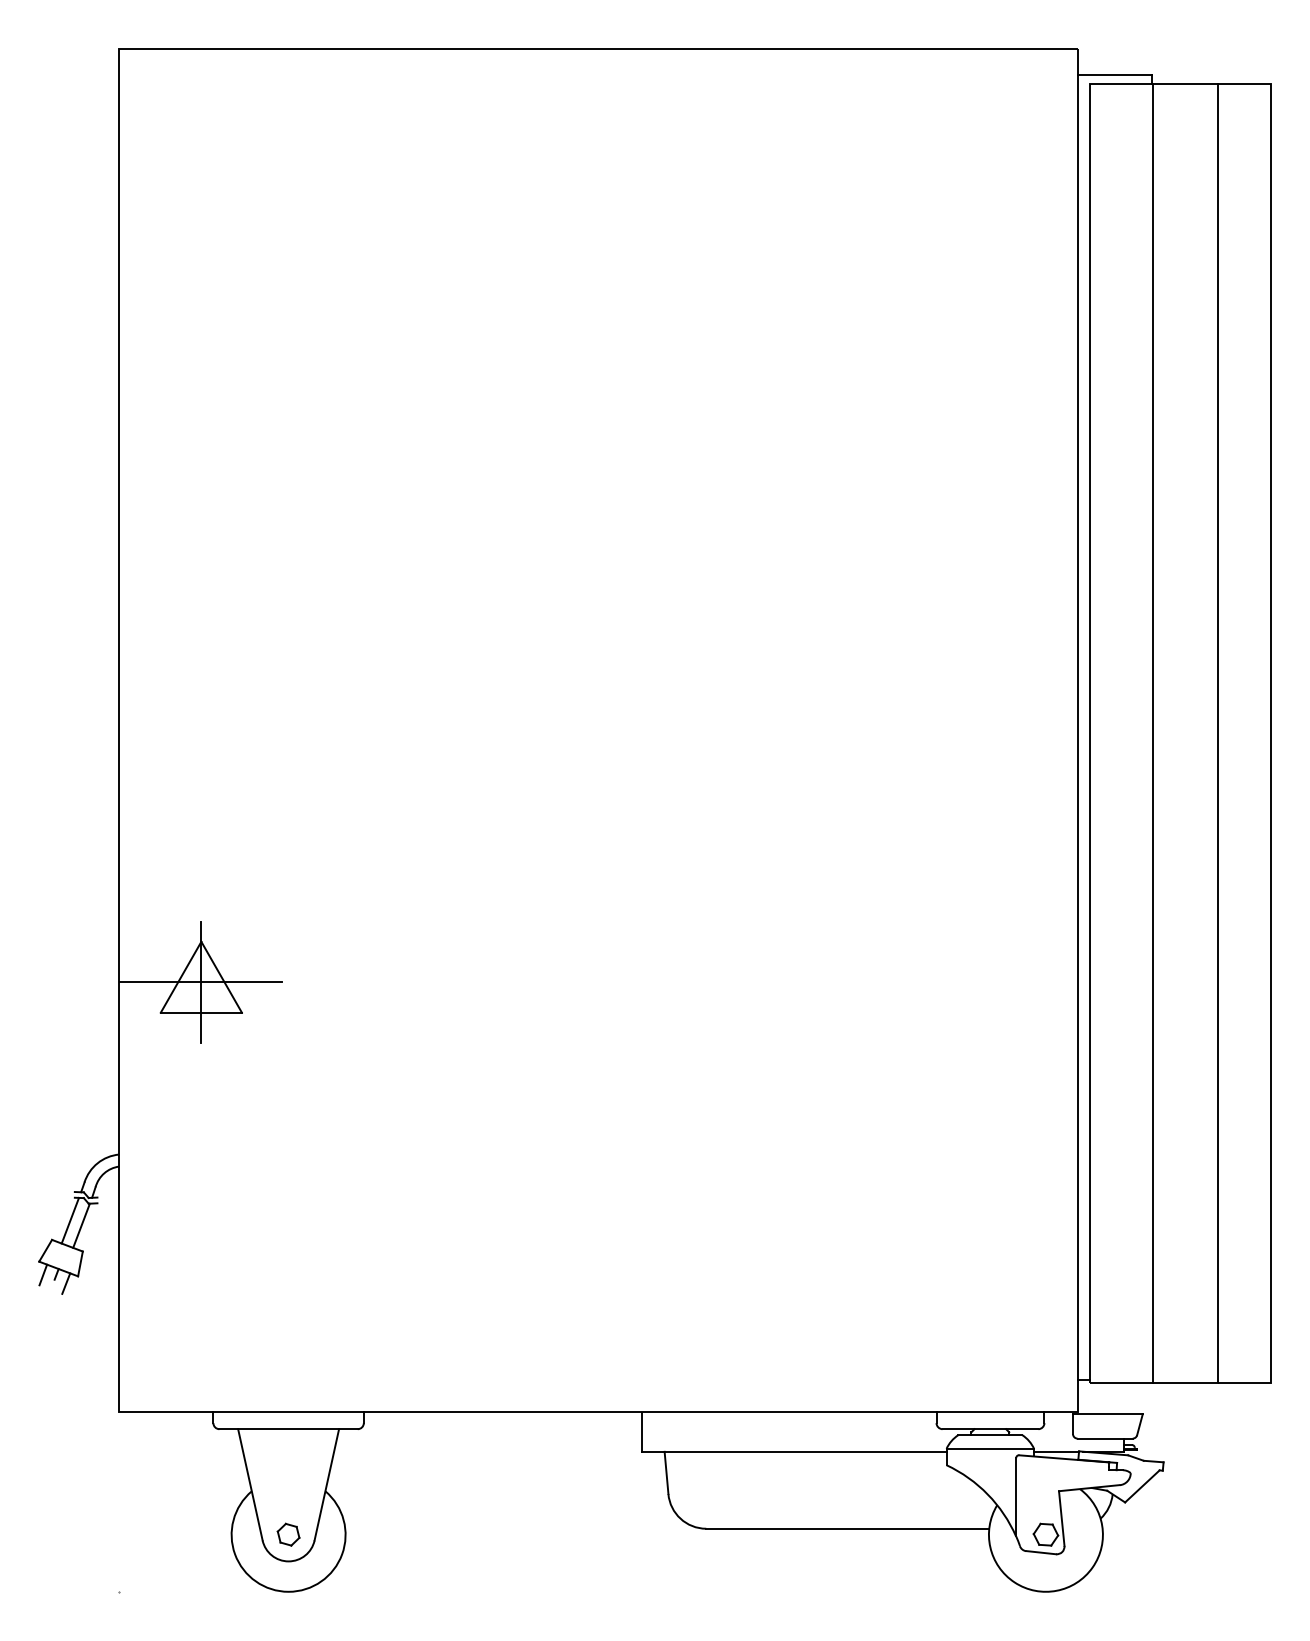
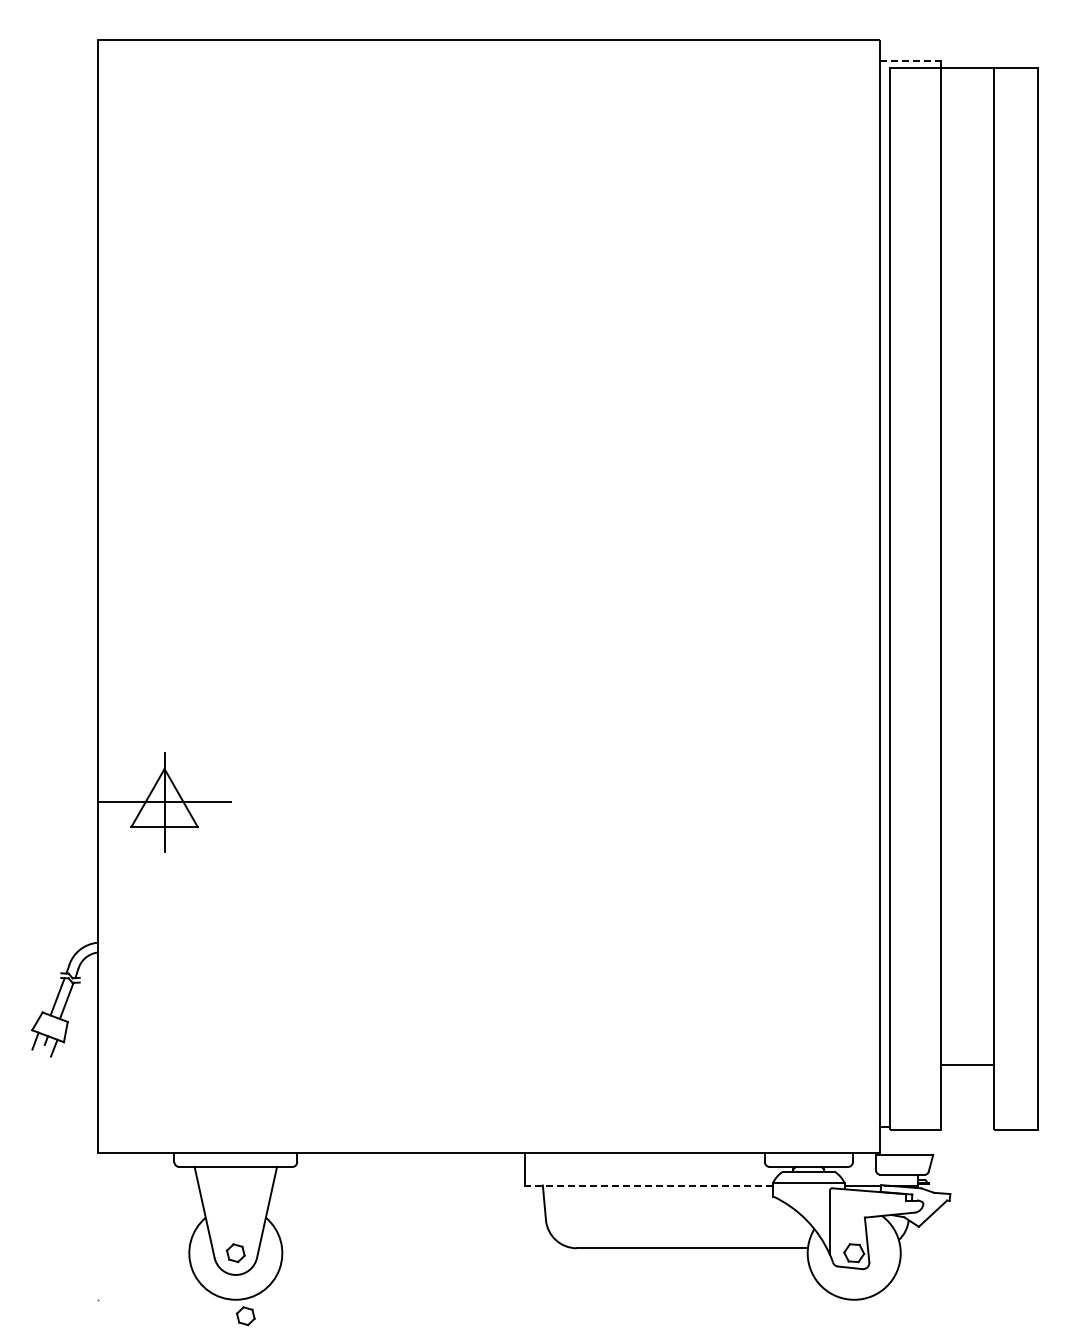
line: (1116, 75) -> (911, 61), solid -> dashed
line: (1184, 1383) -> (967, 1064), moved
line: (794, 1451) -> (648, 1185), solid -> dashed
part: (300, 1612) -> (245, 1316), added

